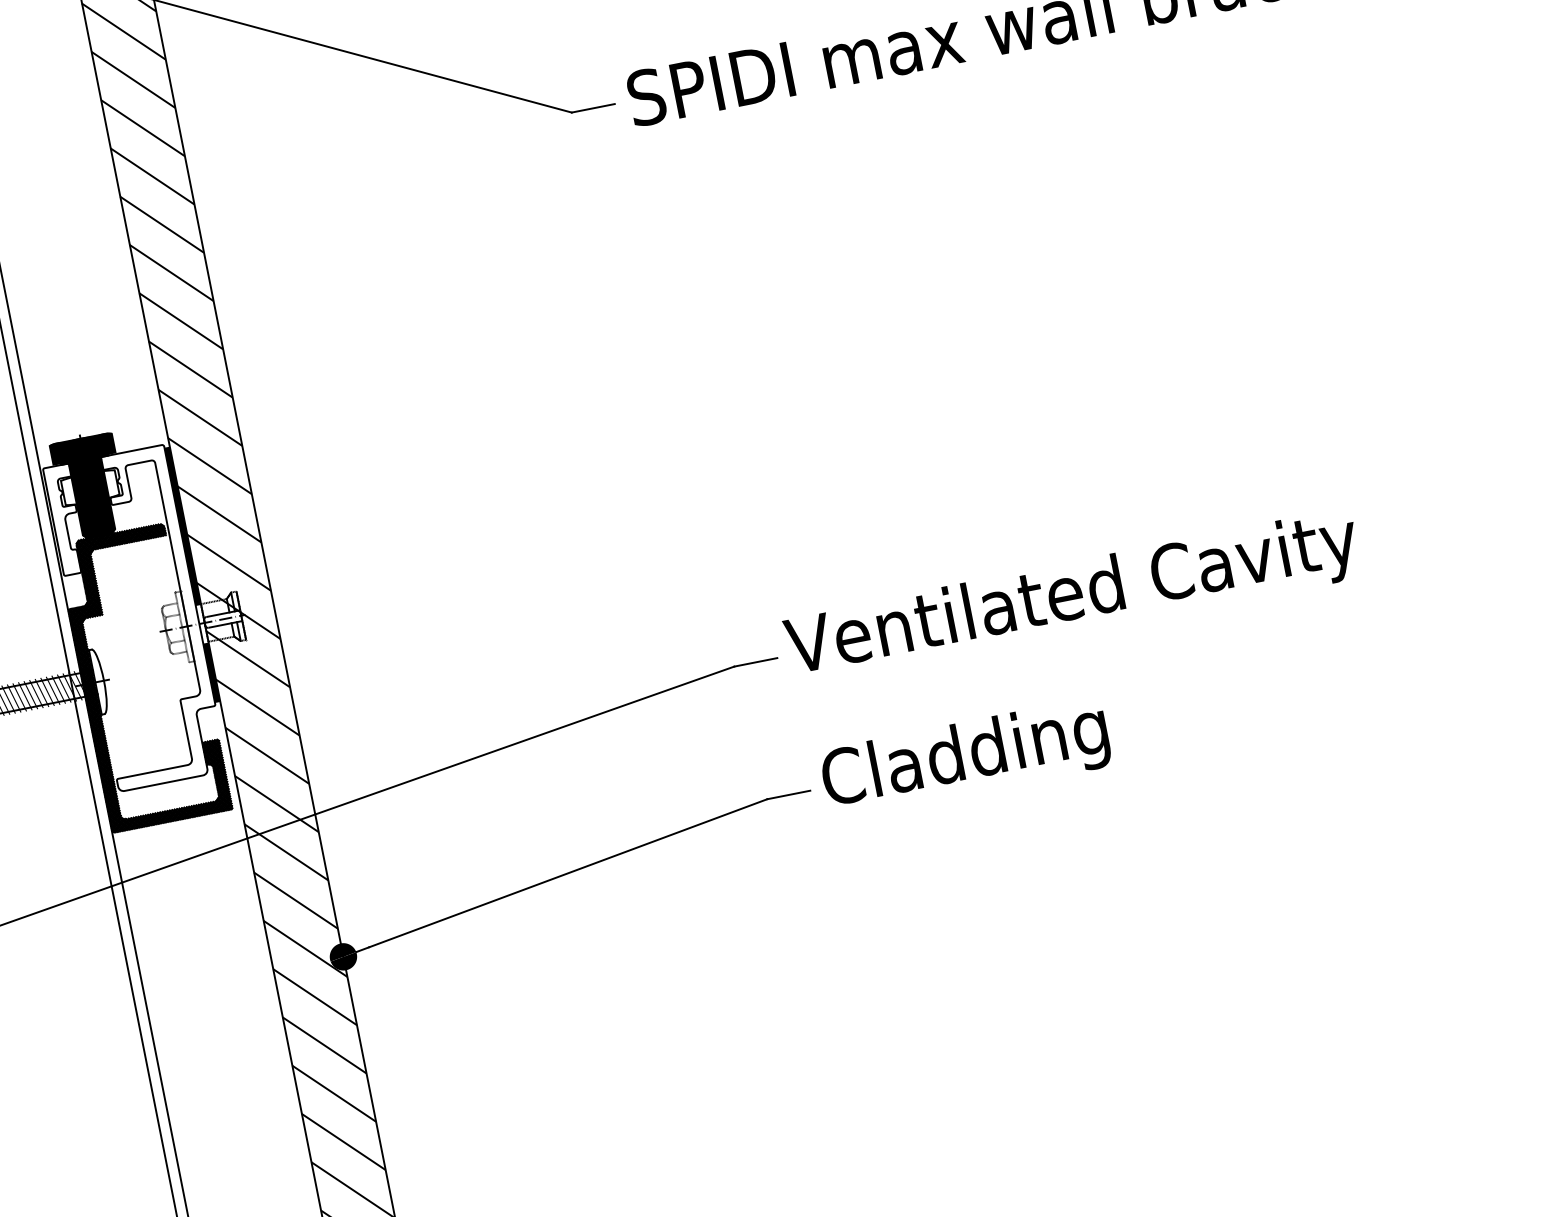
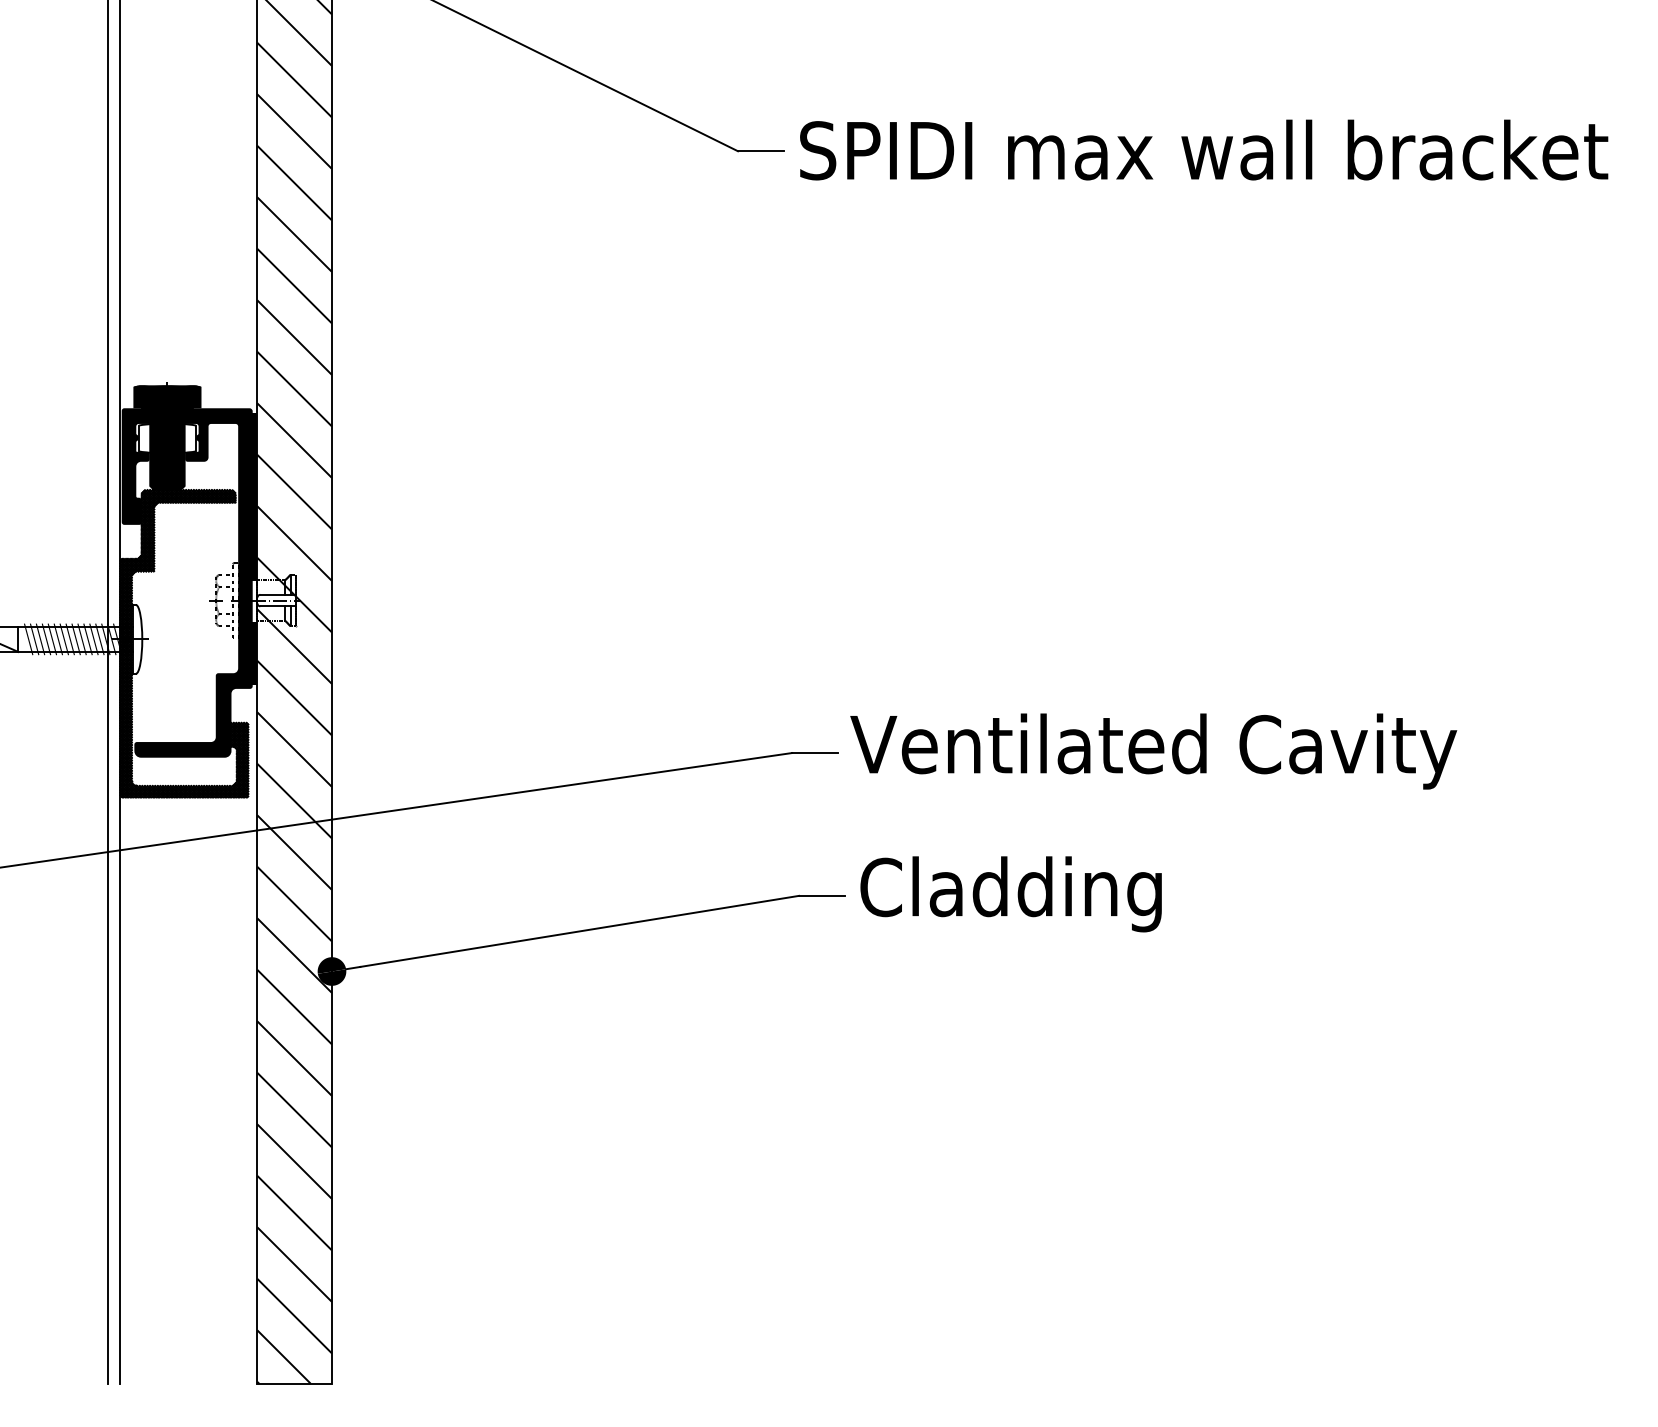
fill: (134, 619) -> (186, 582), added

